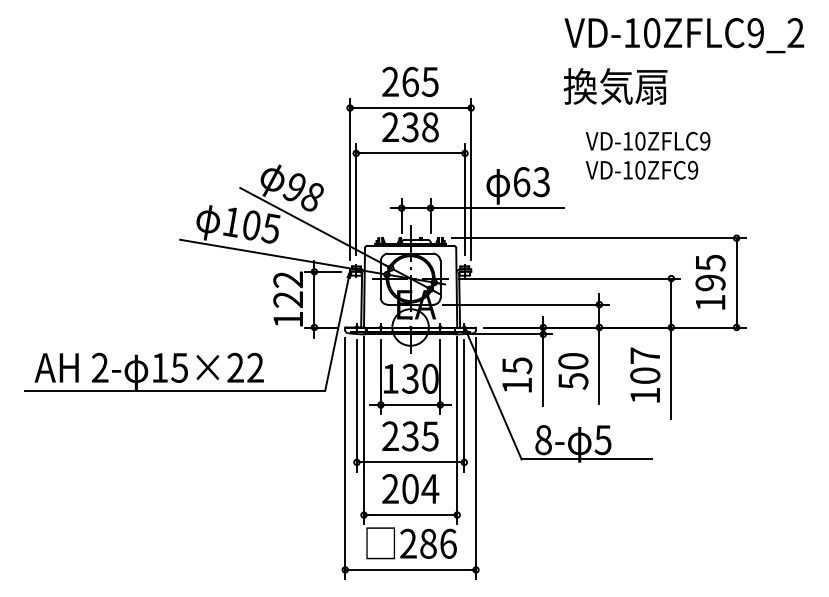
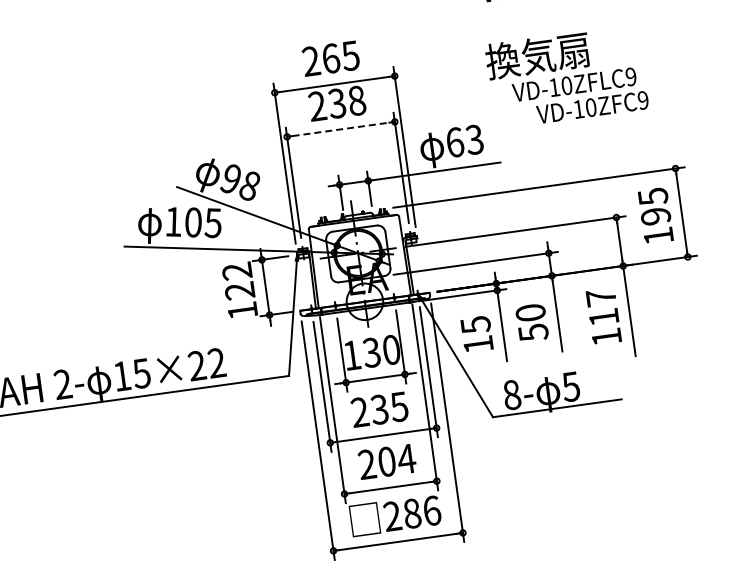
text: (615, 86) -> (537, 55), moved
line: (410, 153) -> (340, 129), solid -> dashed
text: (641, 169) -> (592, 106), moved
text: (645, 375) -> (604, 317), 107 -> 117

